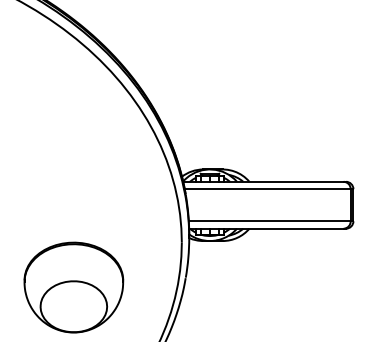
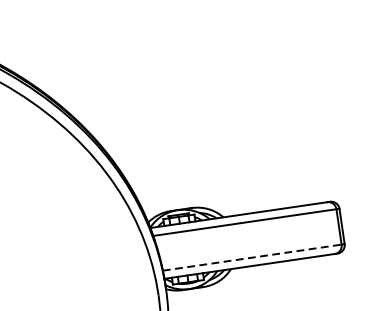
line: (269, 221) -> (252, 257), solid -> dashed

